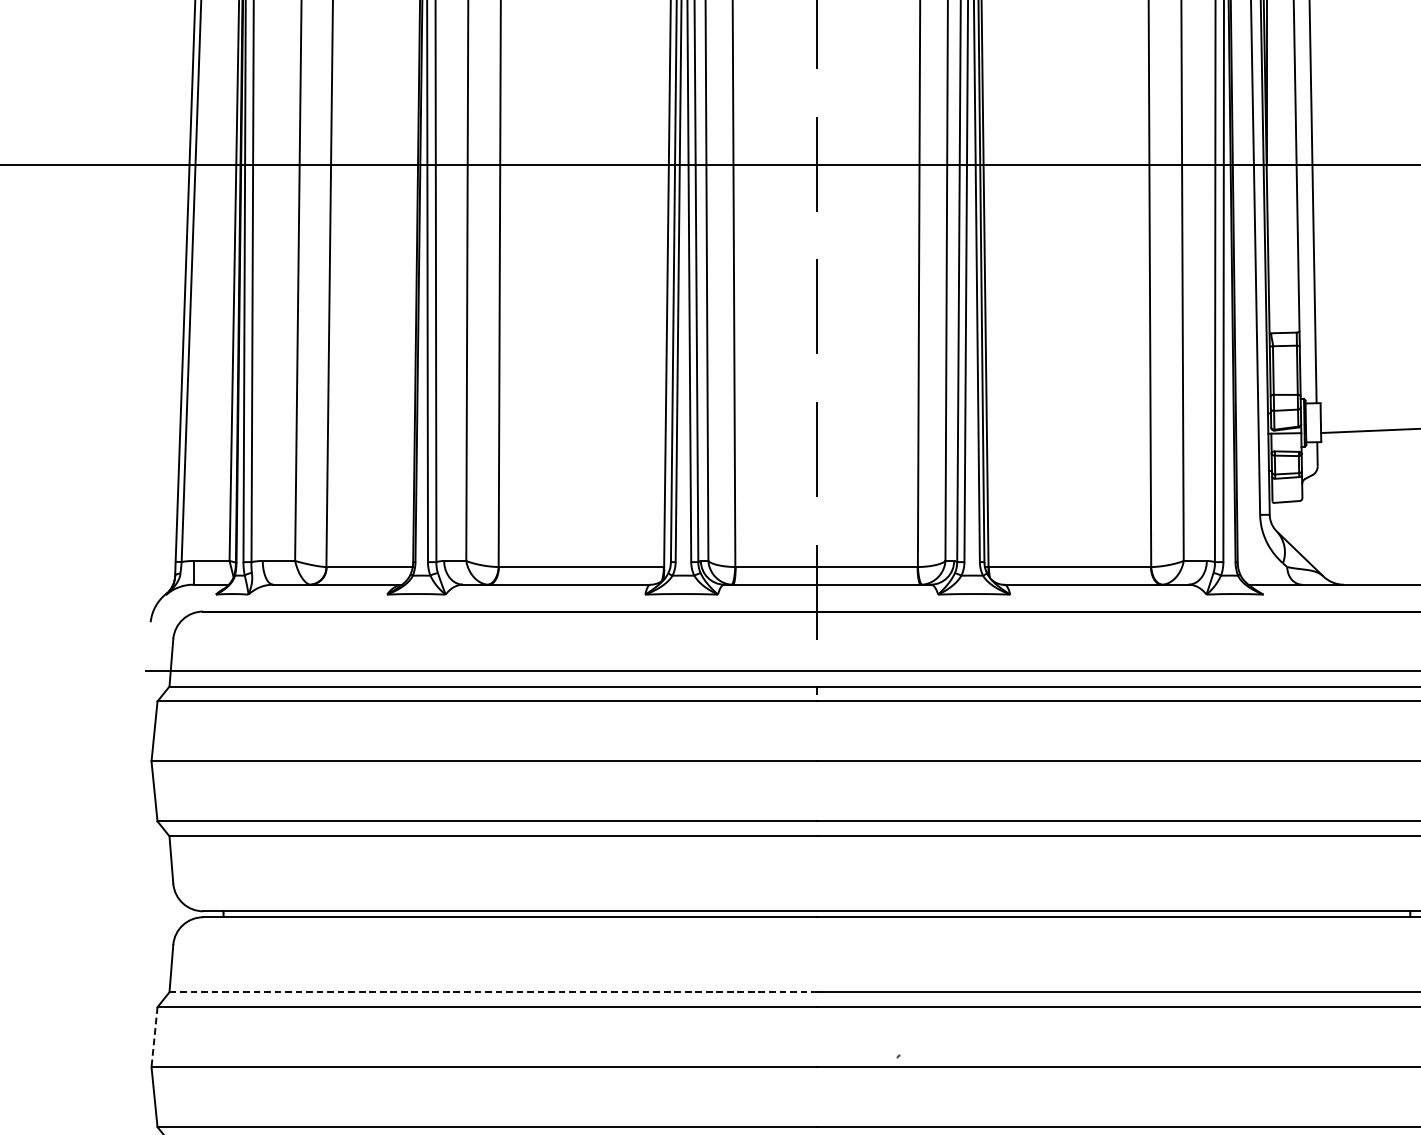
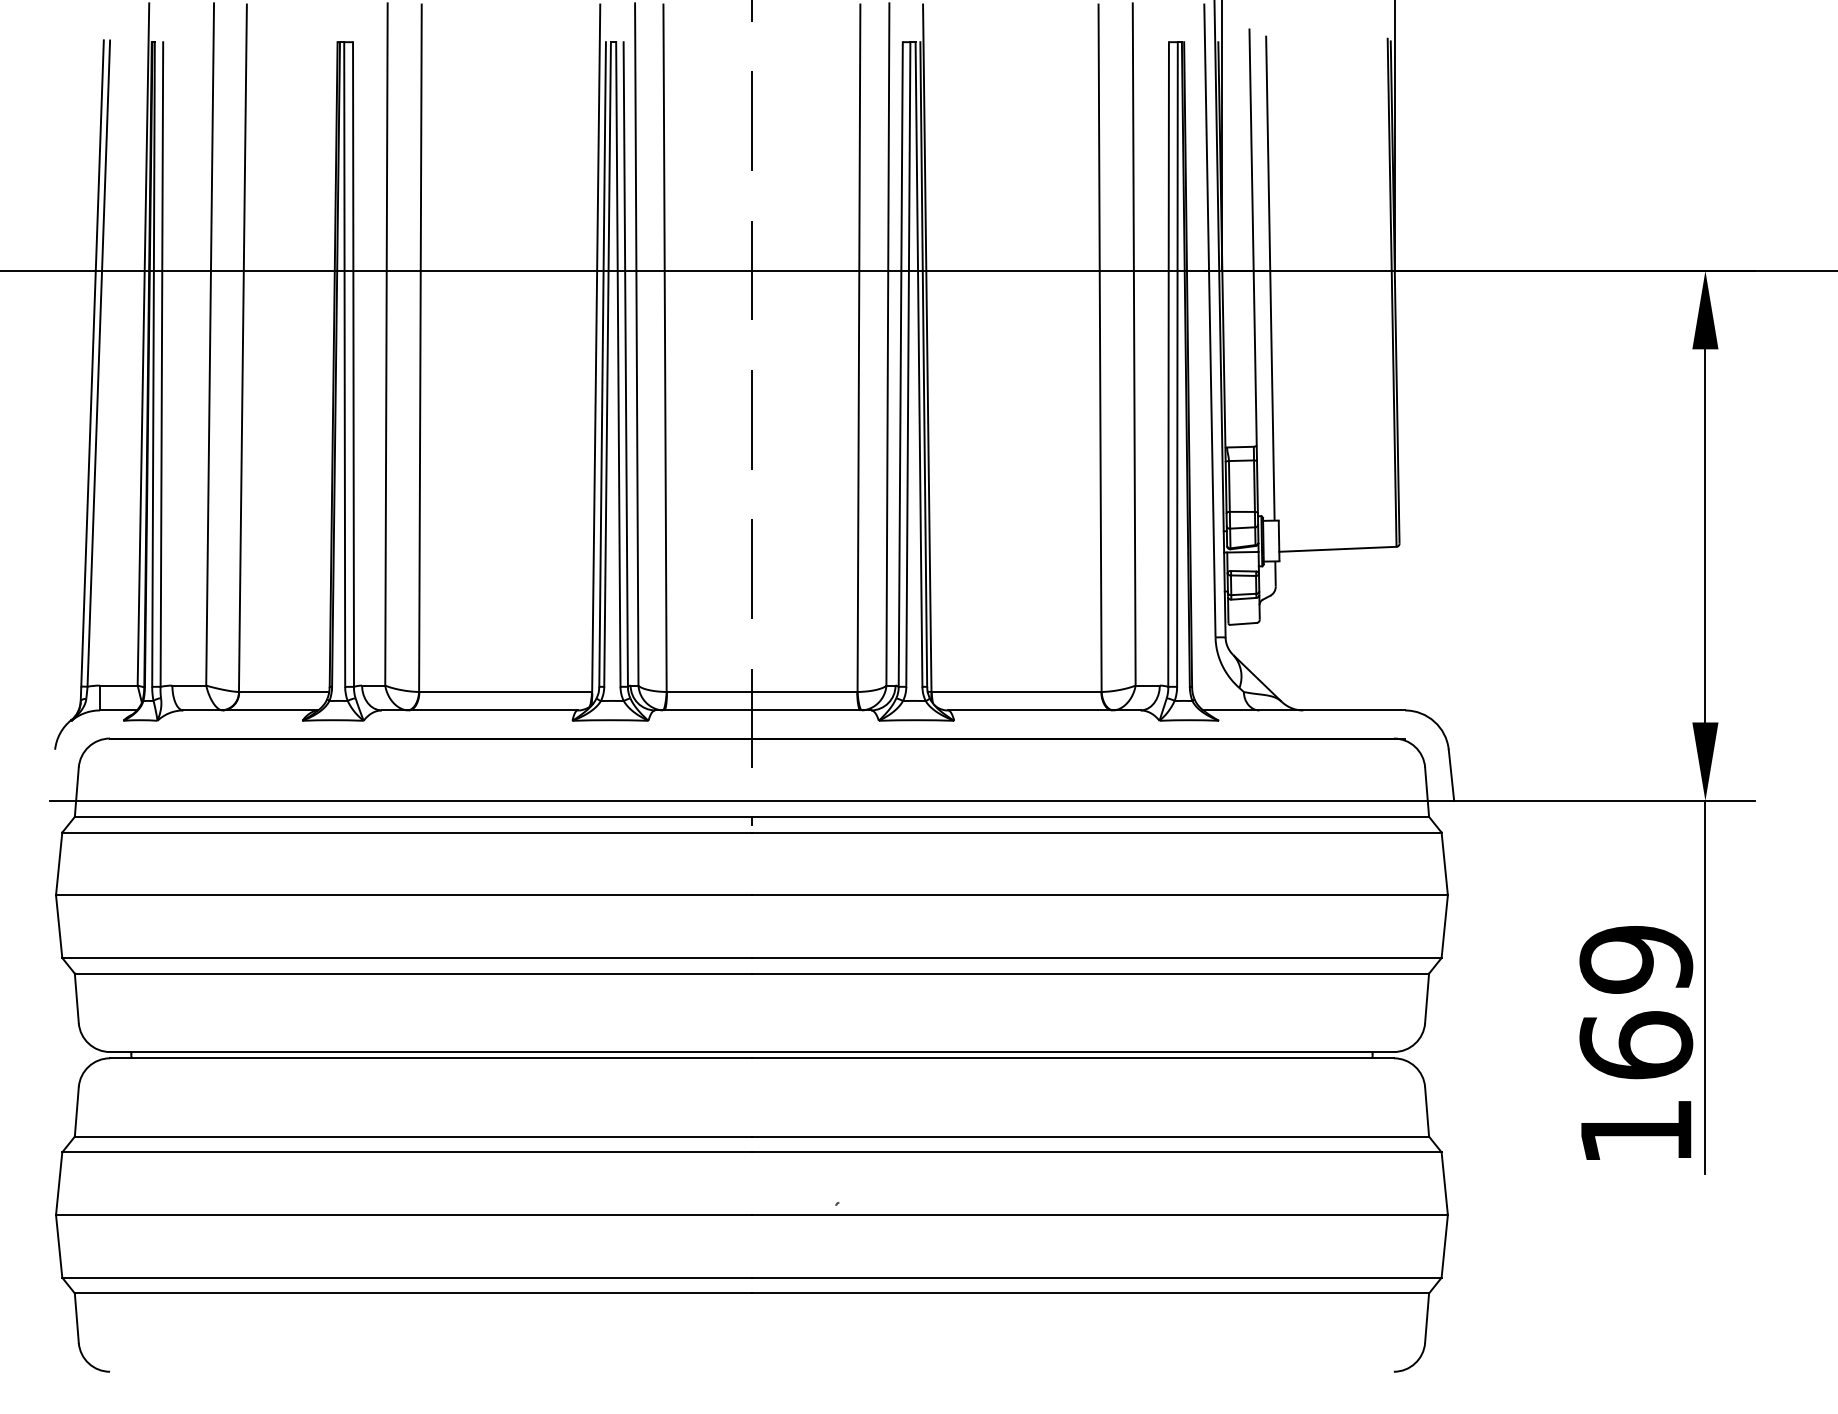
line: (493, 992) -> (413, 1136), dashed -> solid
line: (154, 1036) -> (59, 1183), dashed -> solid

